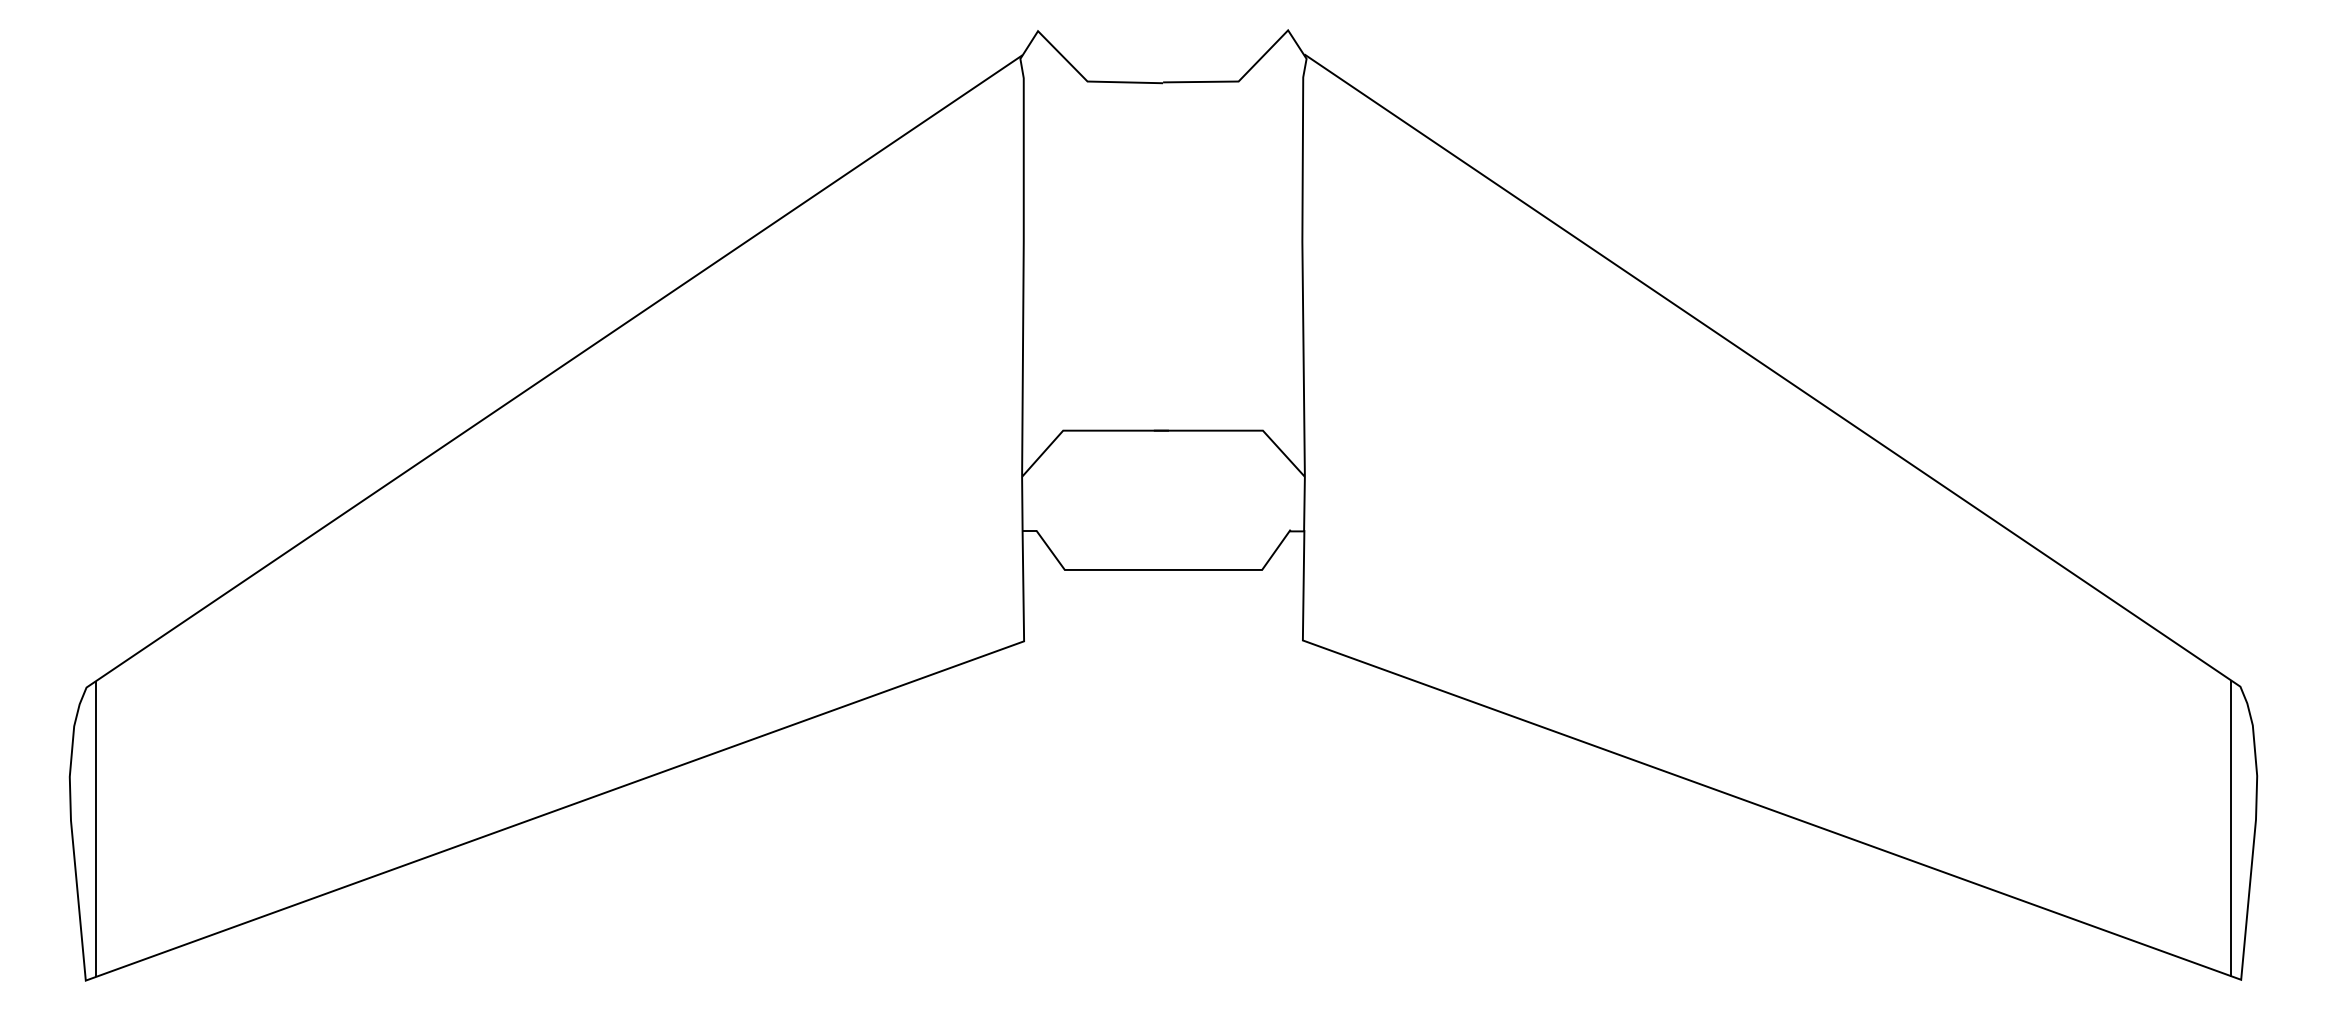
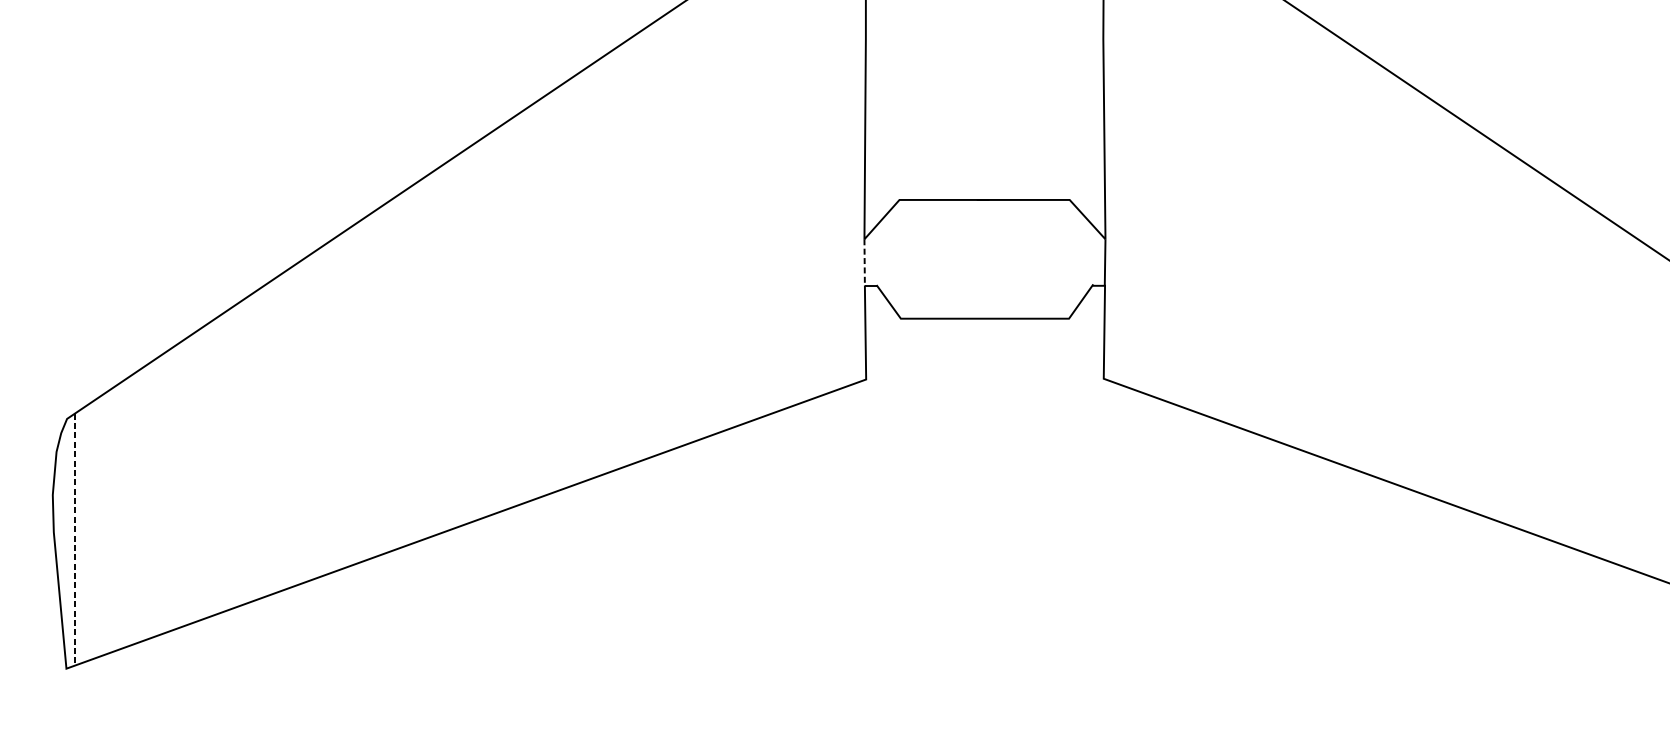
line: (1022, 504) -> (864, 262), solid -> dashed
line: (95, 829) -> (74, 539), solid -> dashed

